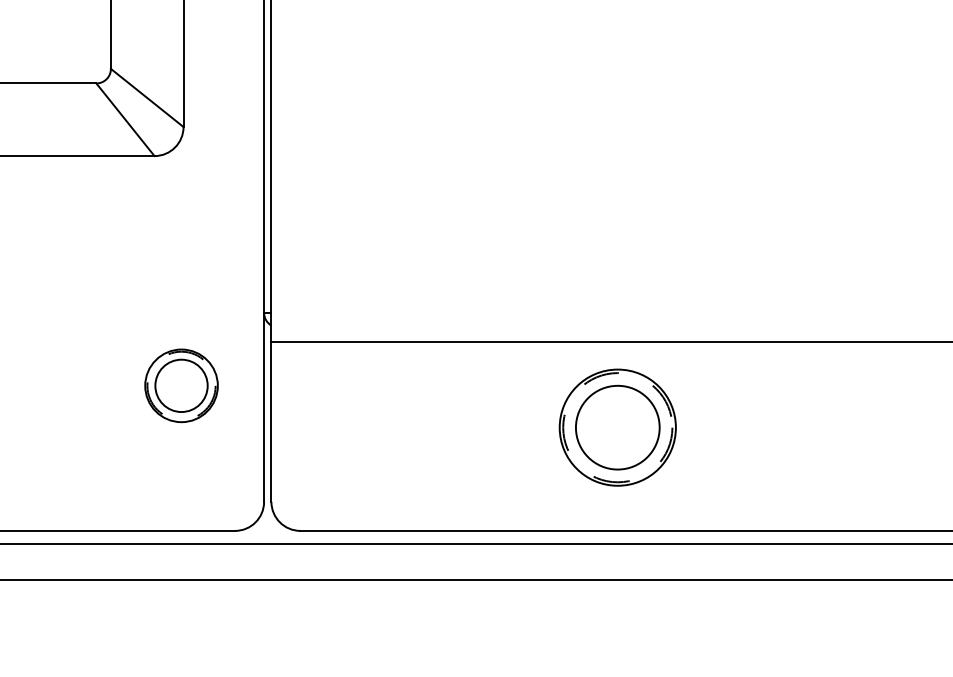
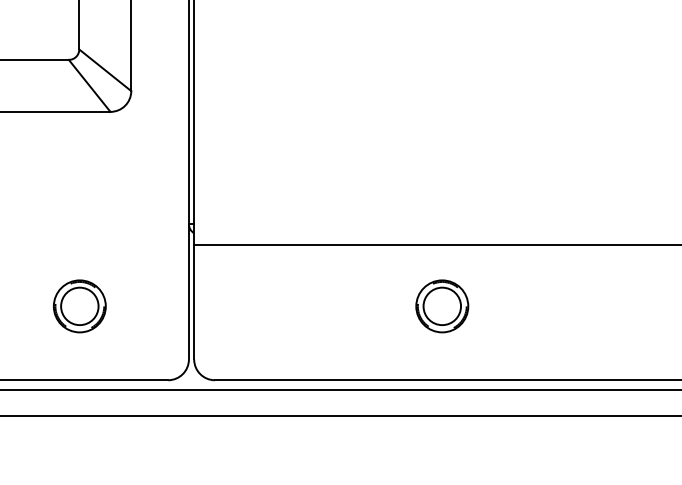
part: (181, 385) -> (79, 306), moved
part: (618, 427) -> (442, 306), size x0.62

